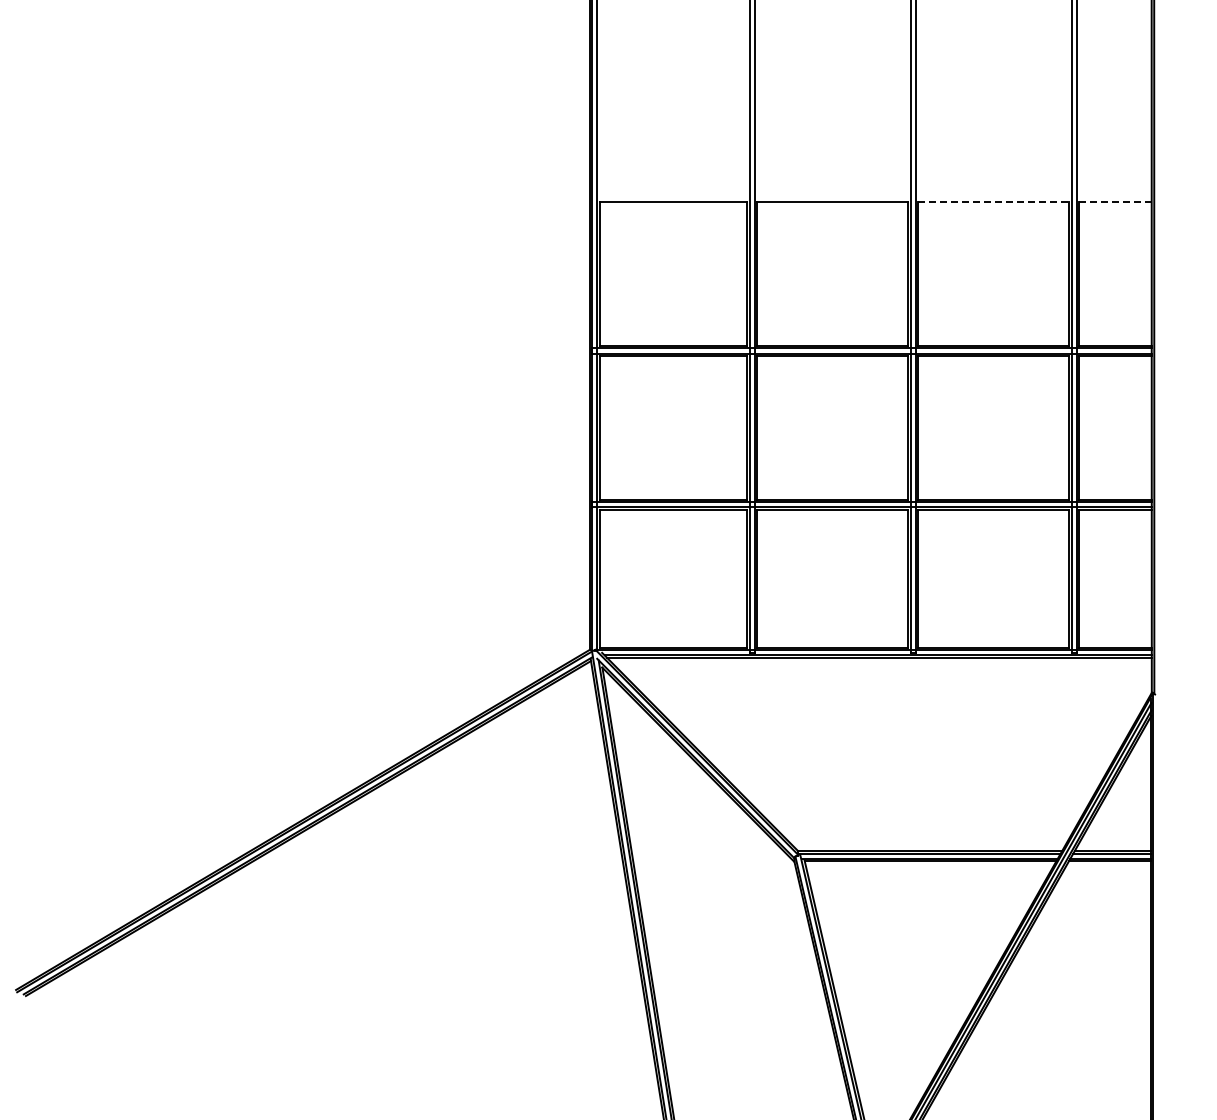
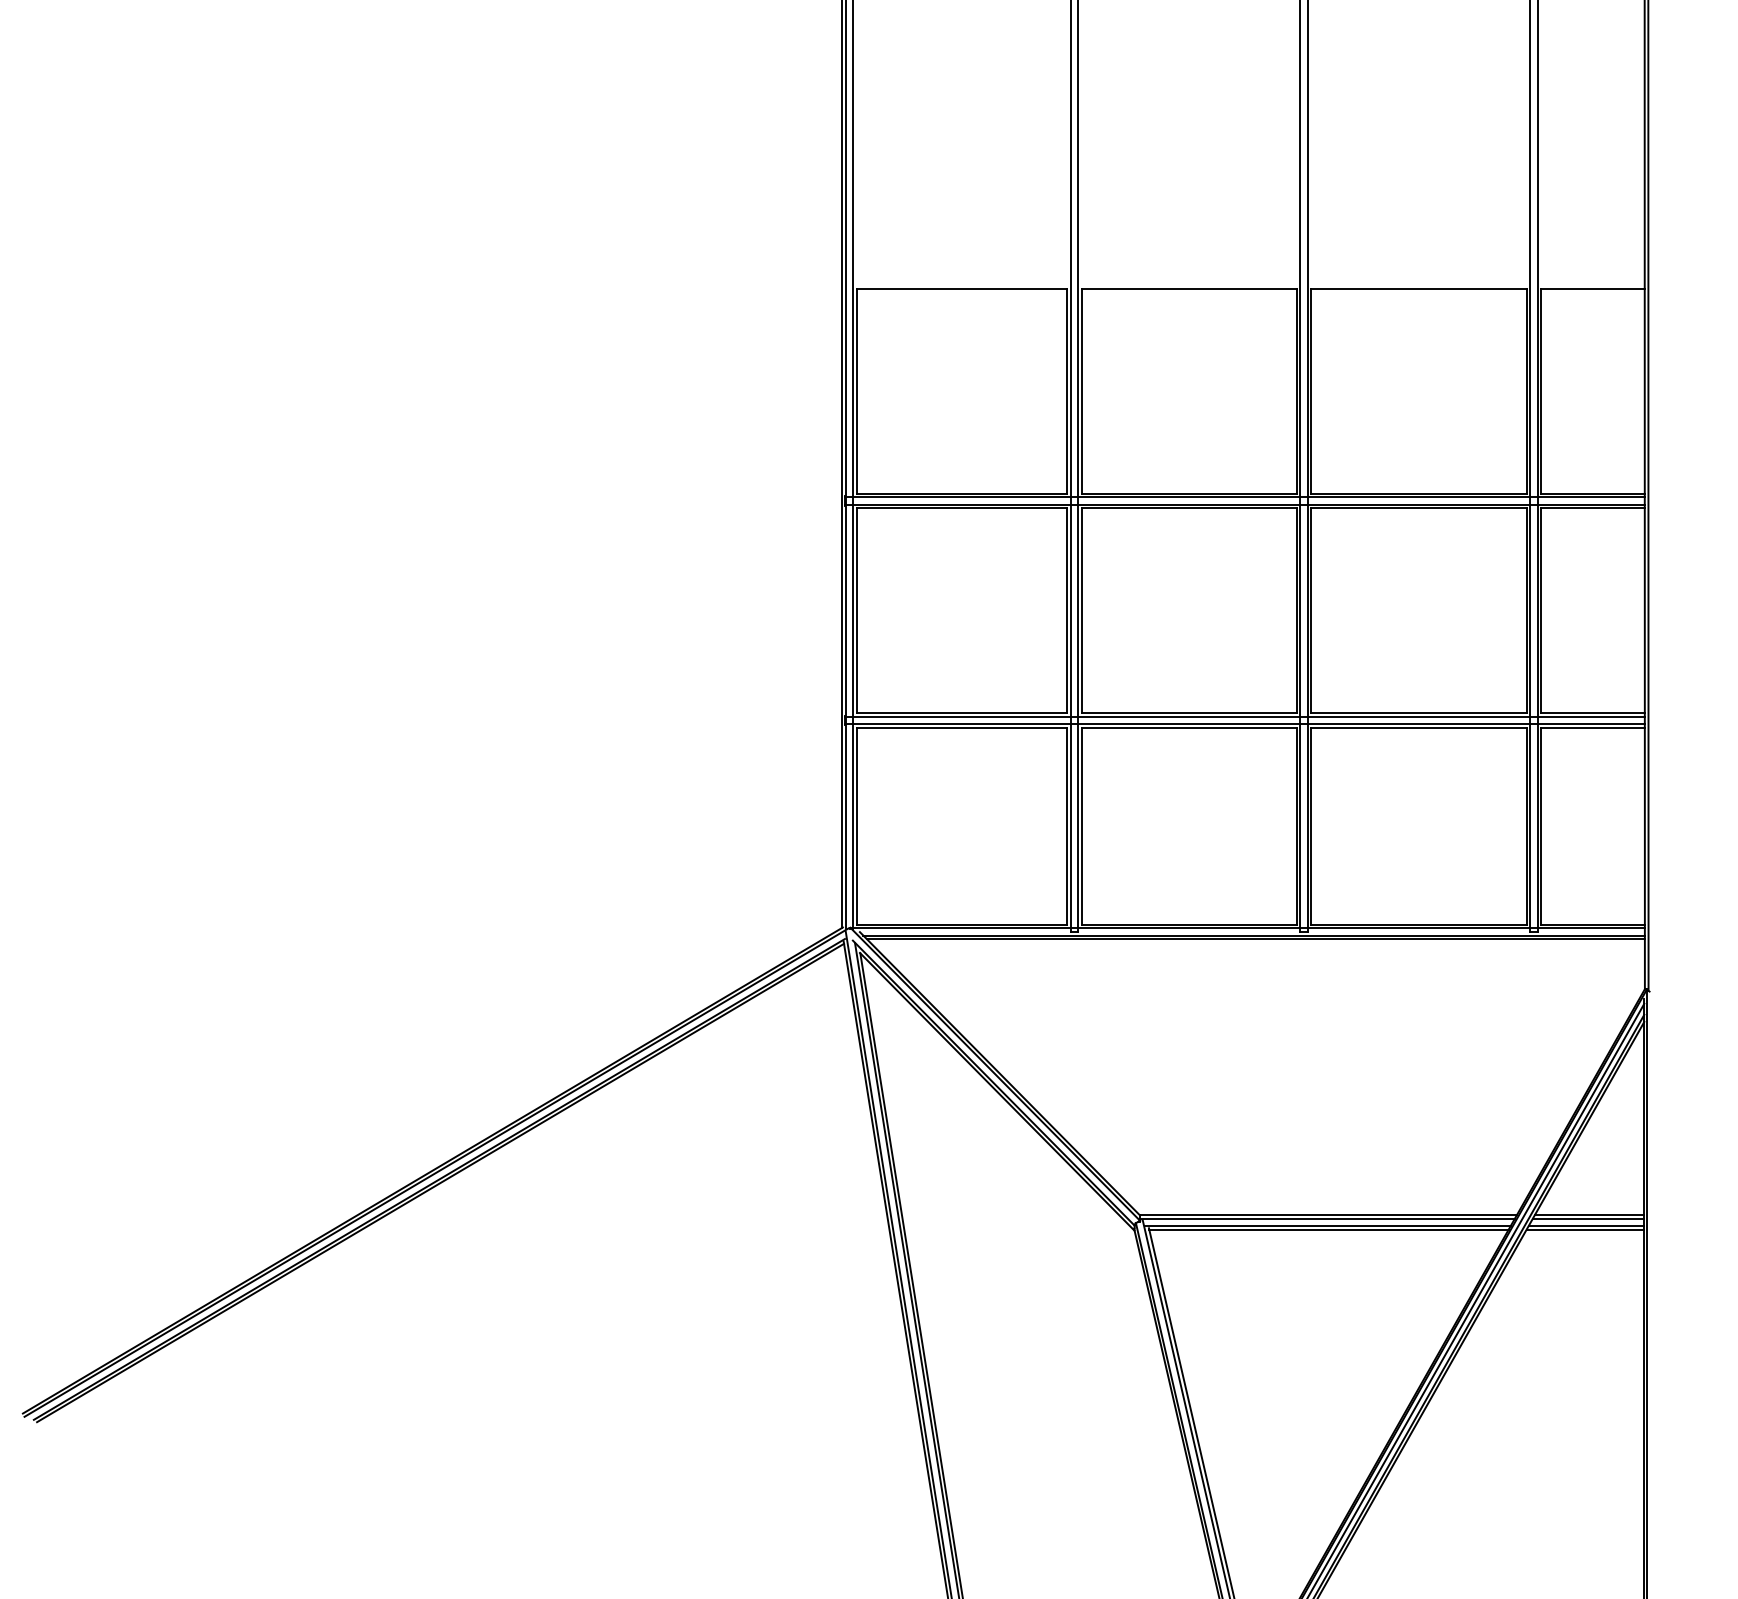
line: (994, 202) -> (1420, 288), dashed -> solid
line: (1115, 202) -> (1593, 288), dashed -> solid

